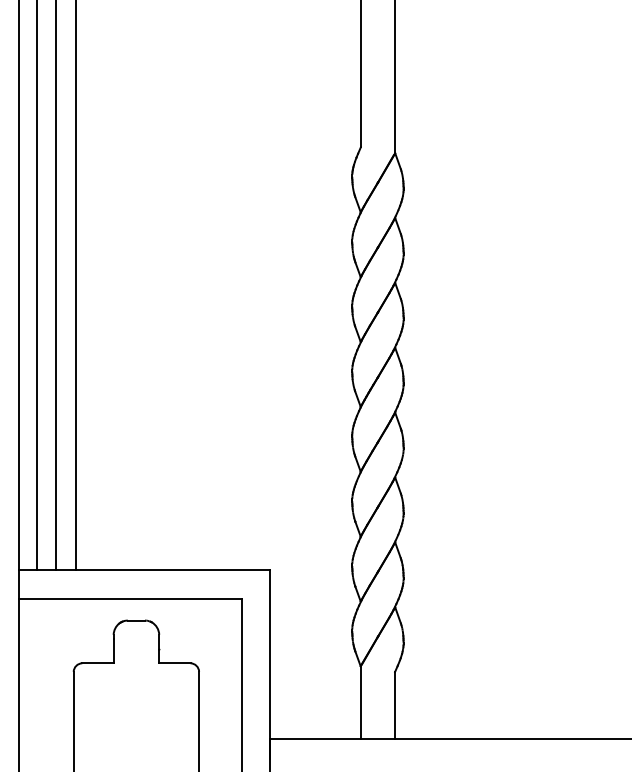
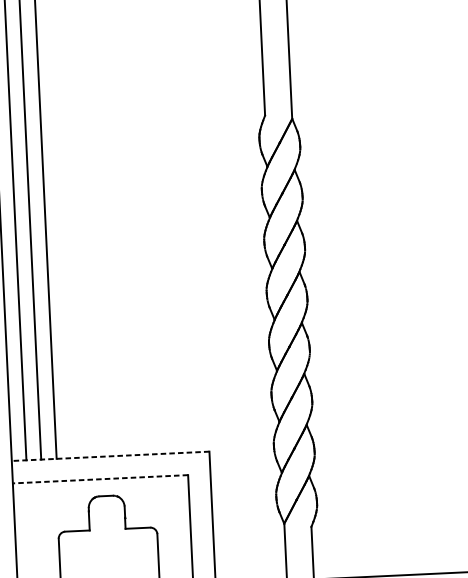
line: (144, 570) -> (110, 456), solid -> dashed
line: (130, 598) -> (100, 478), solid -> dashed

